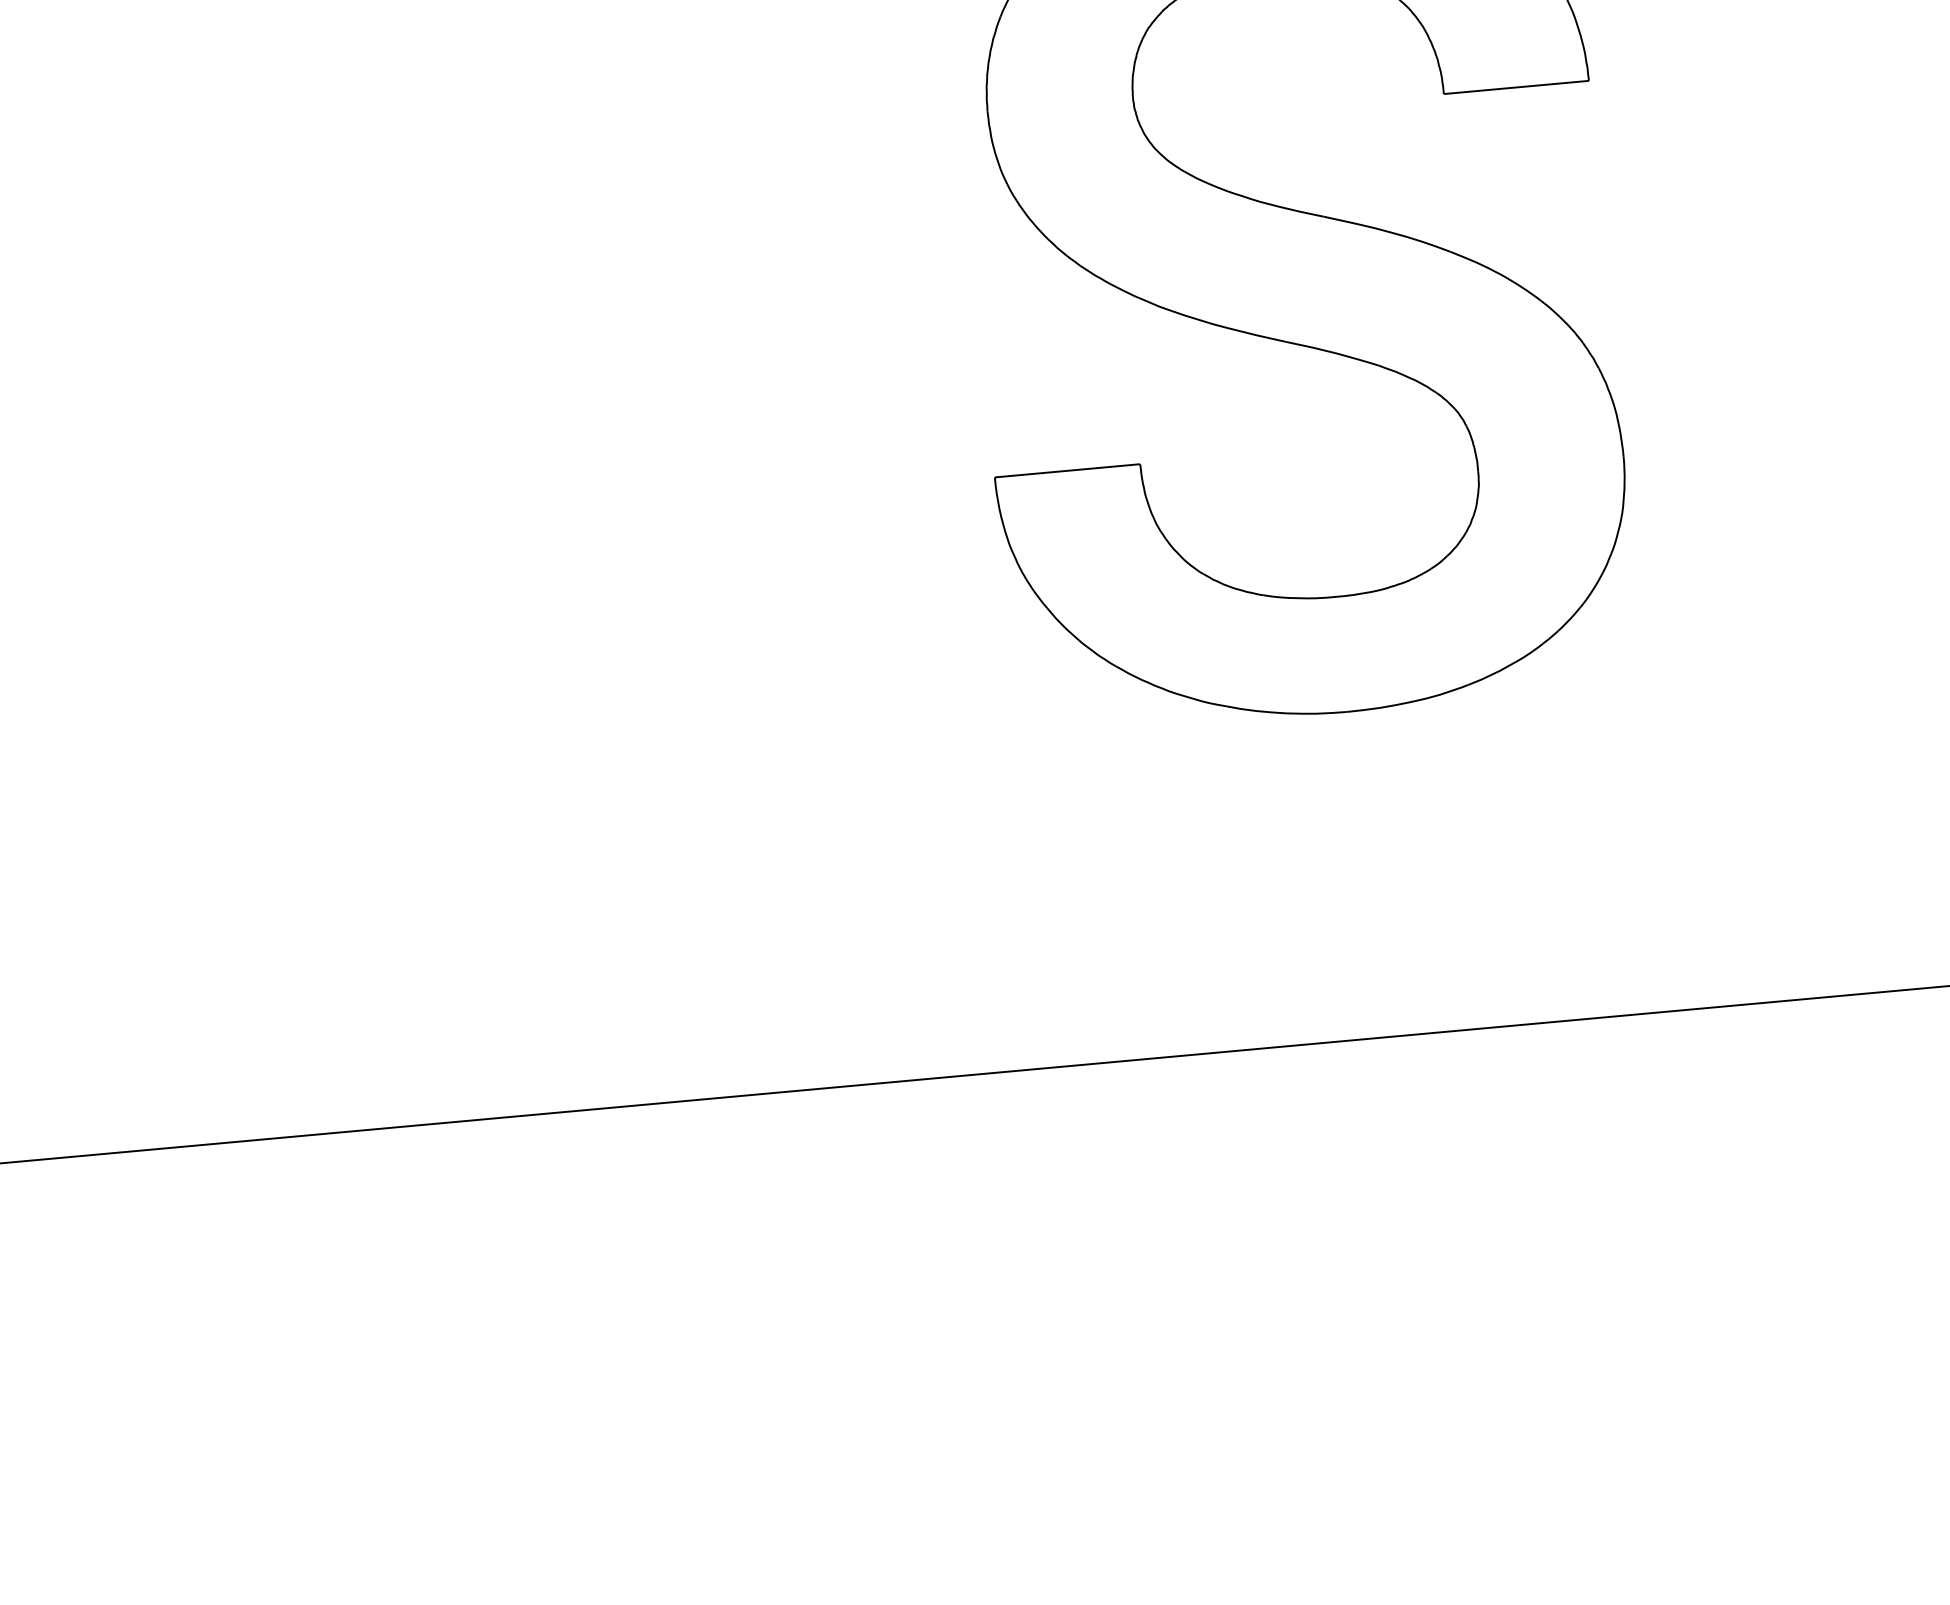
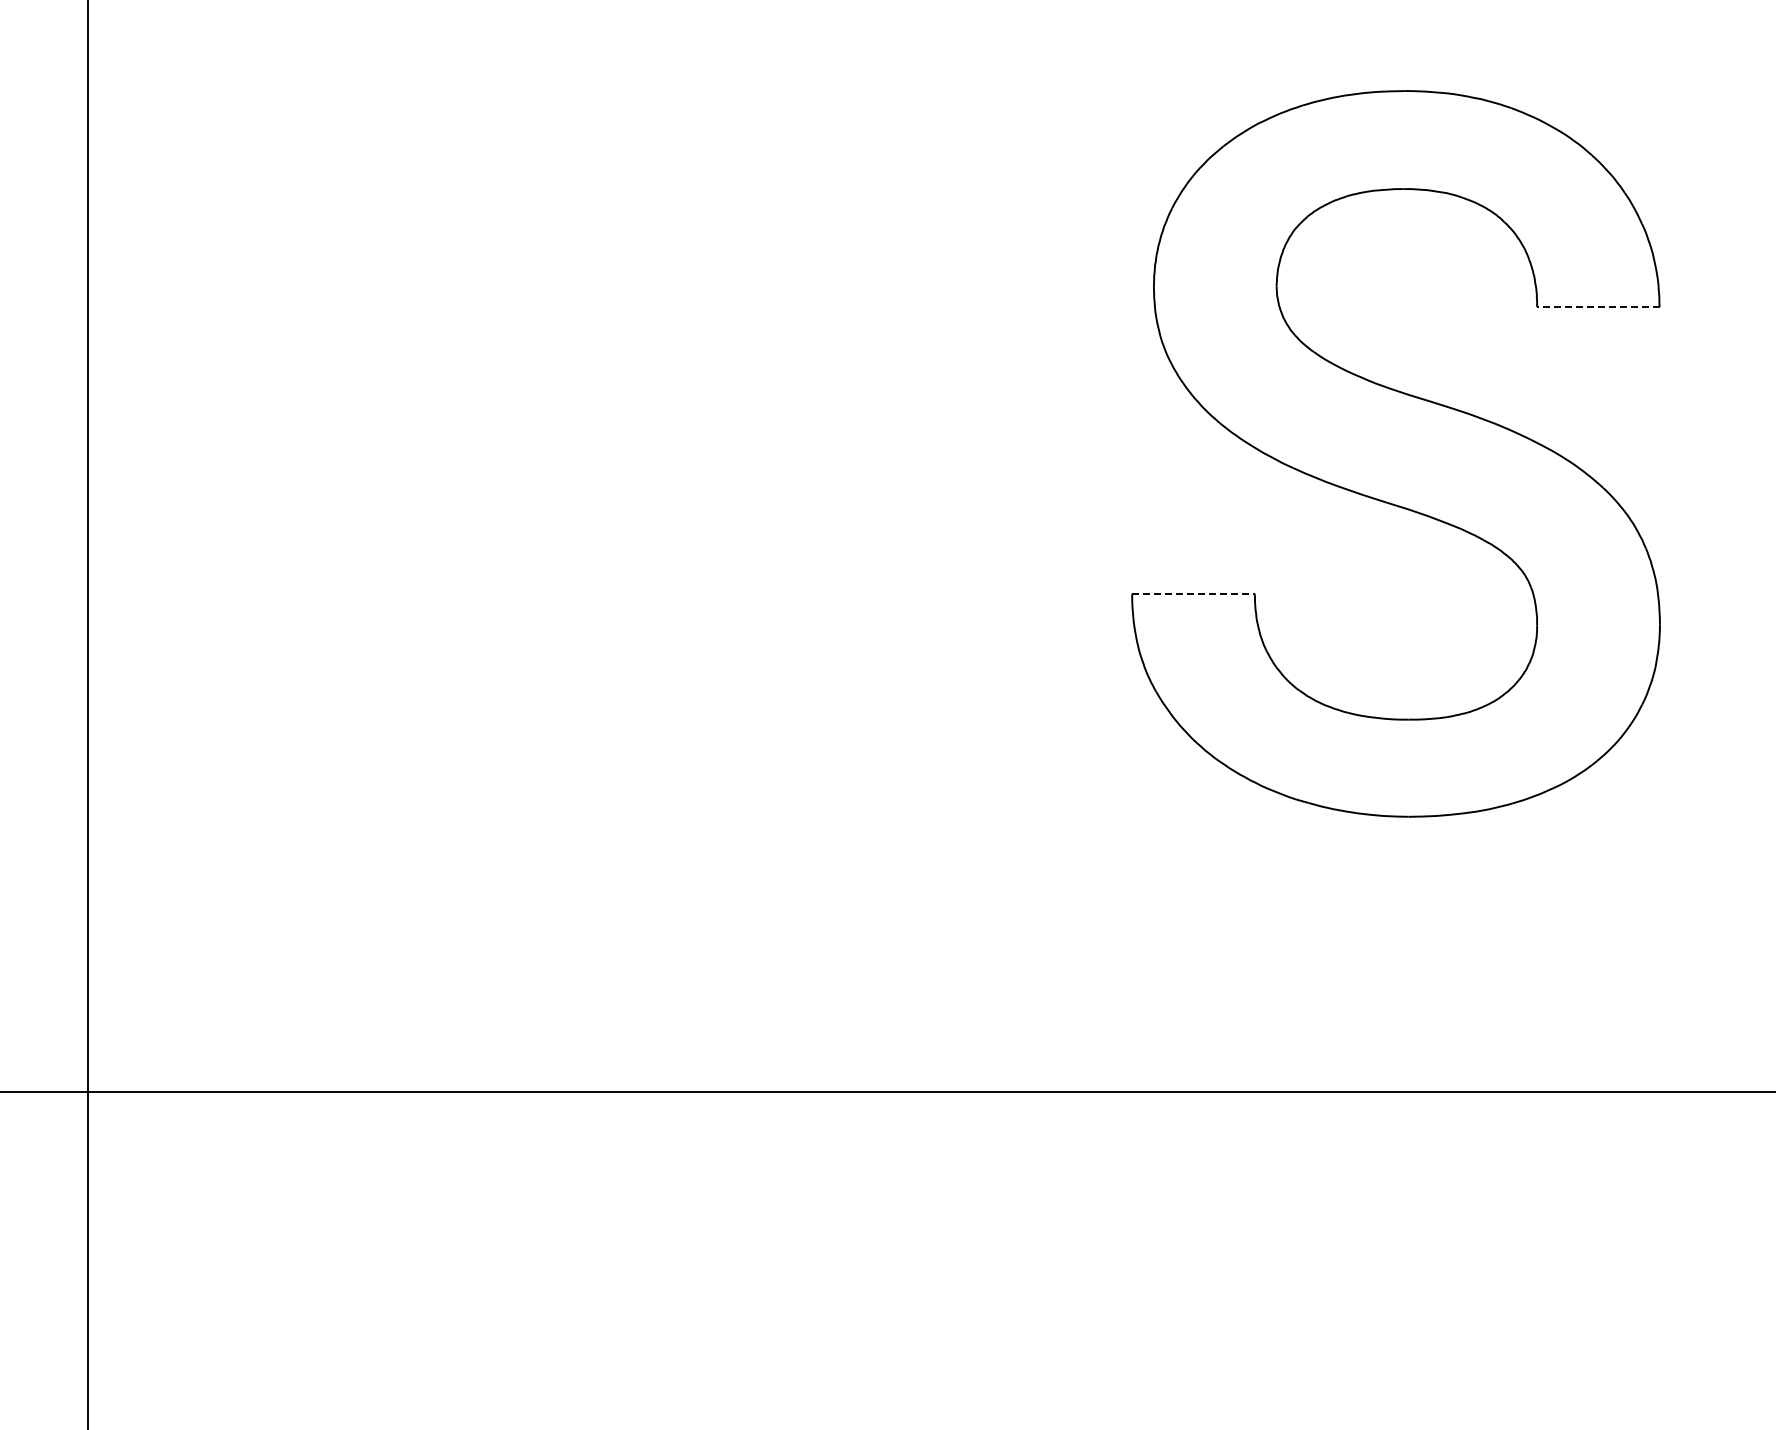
line: (1515, 88) -> (1597, 307), solid -> dashed
line: (1067, 470) -> (1193, 593), solid -> dashed

